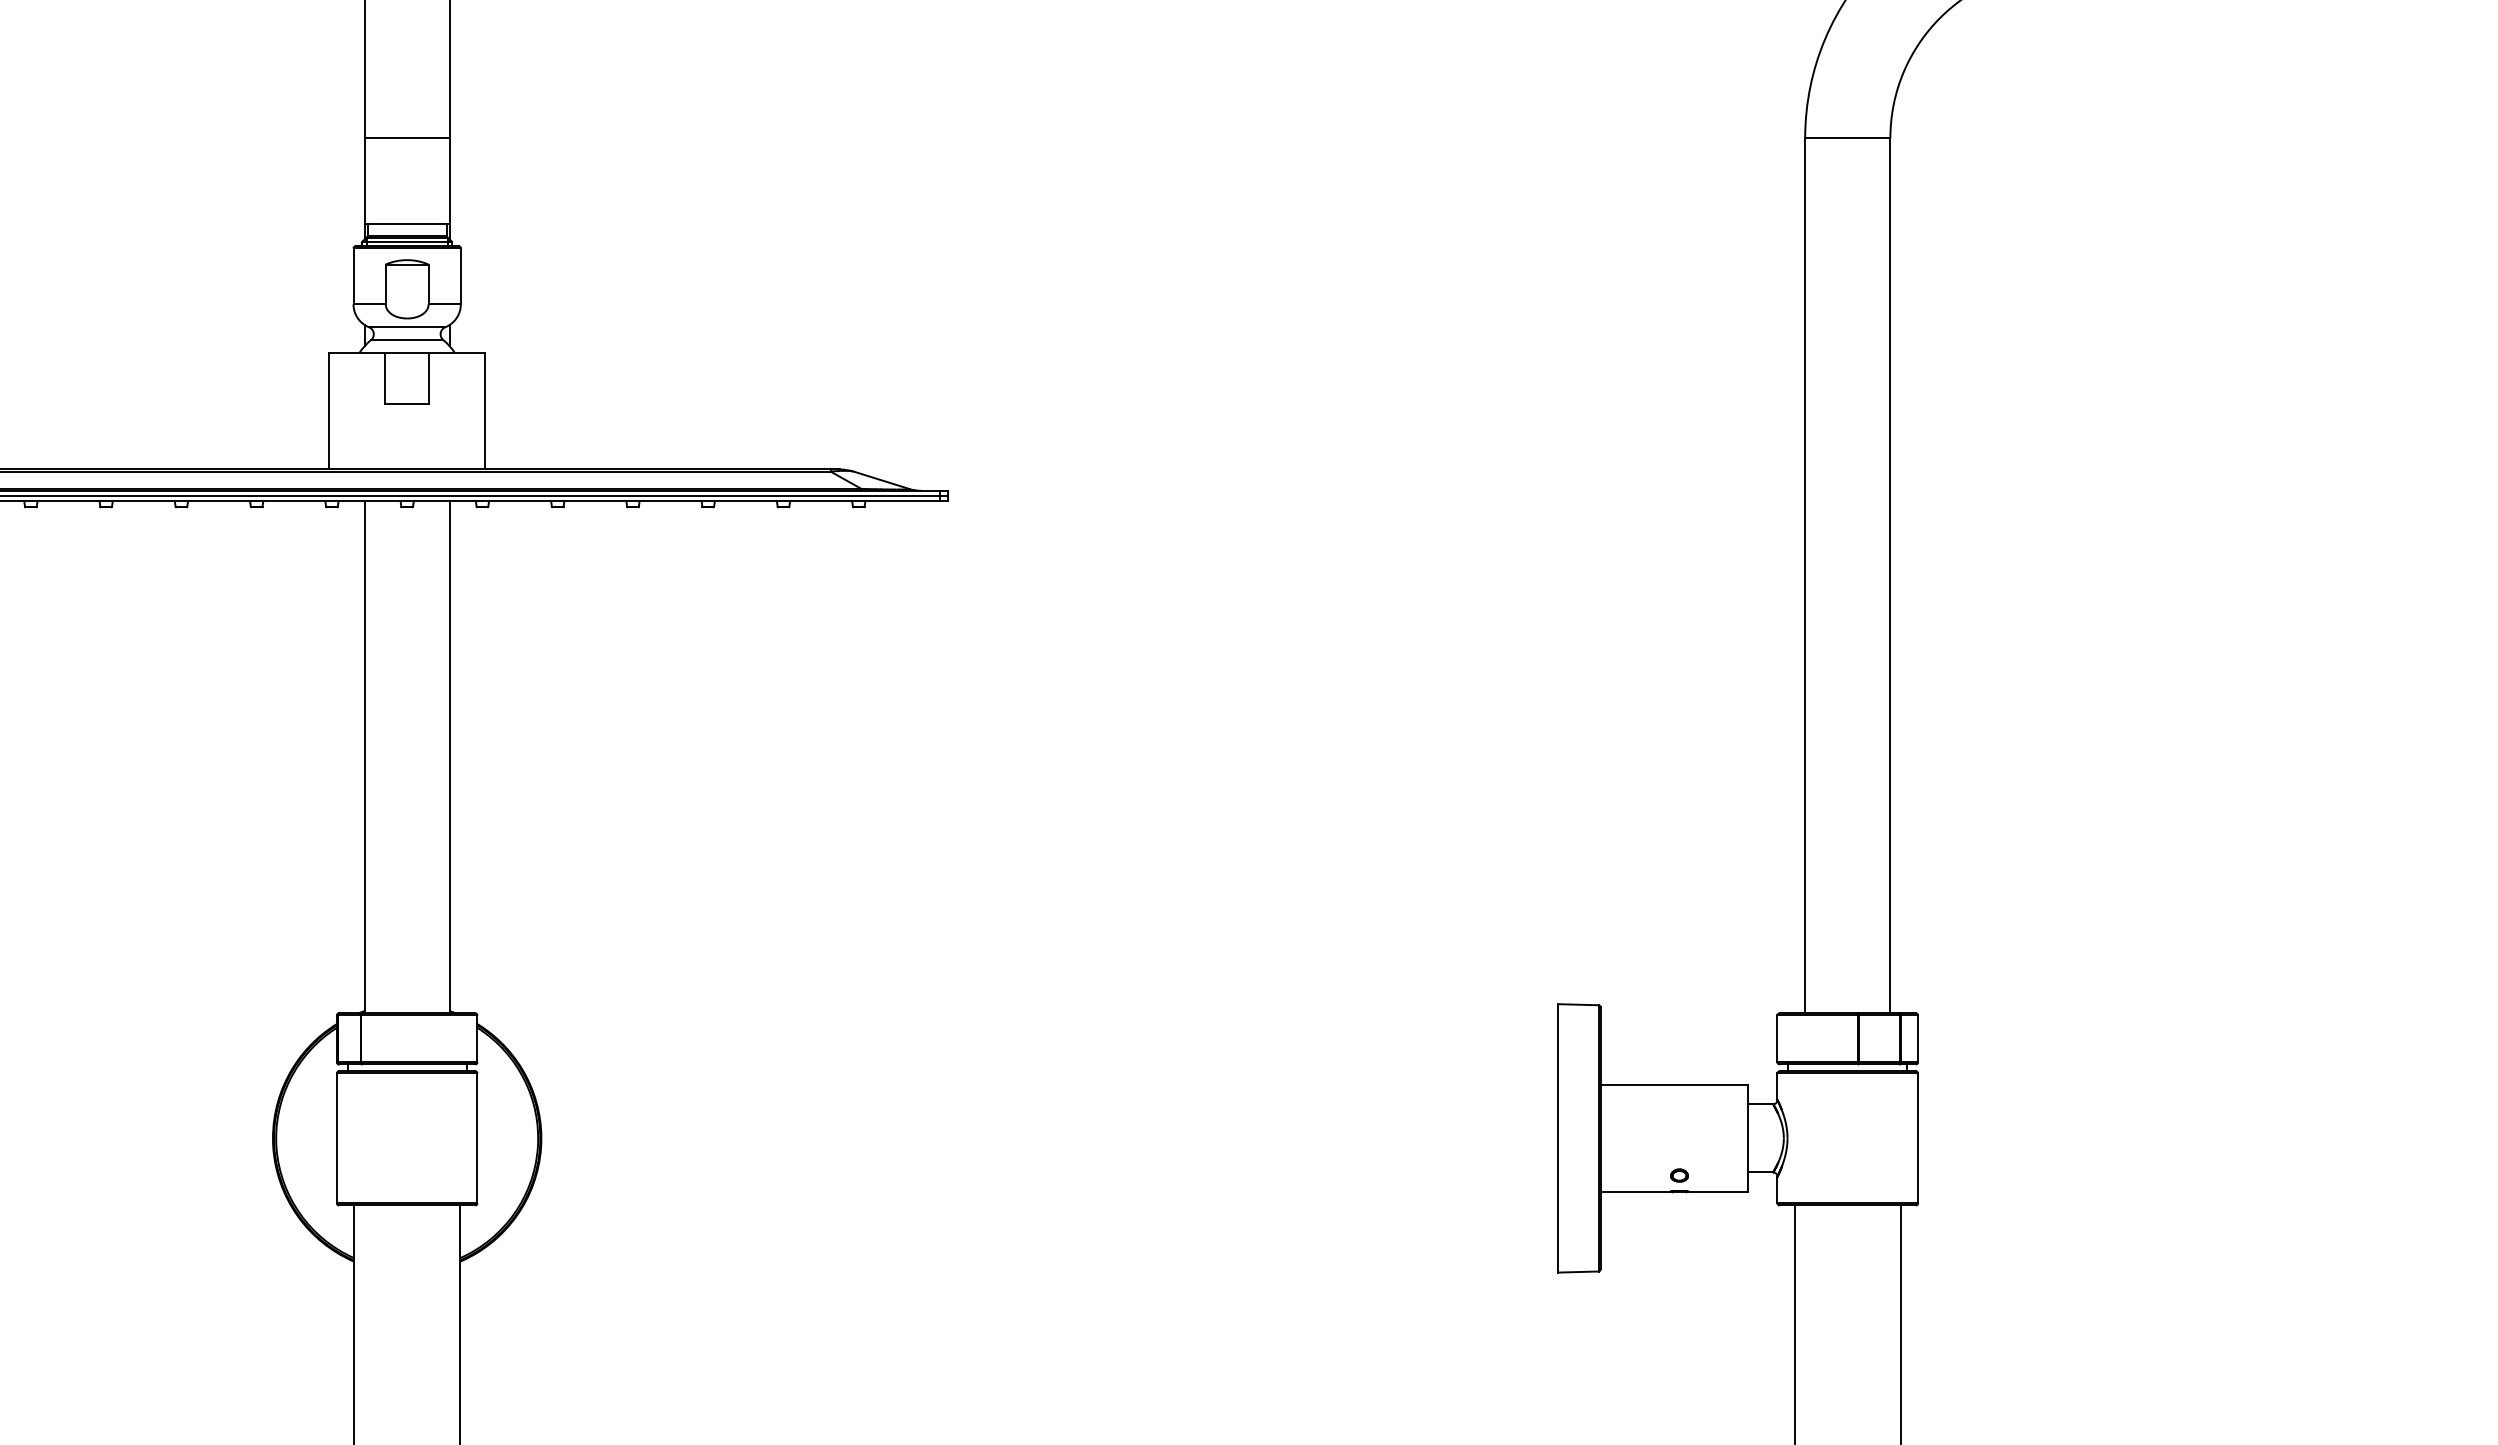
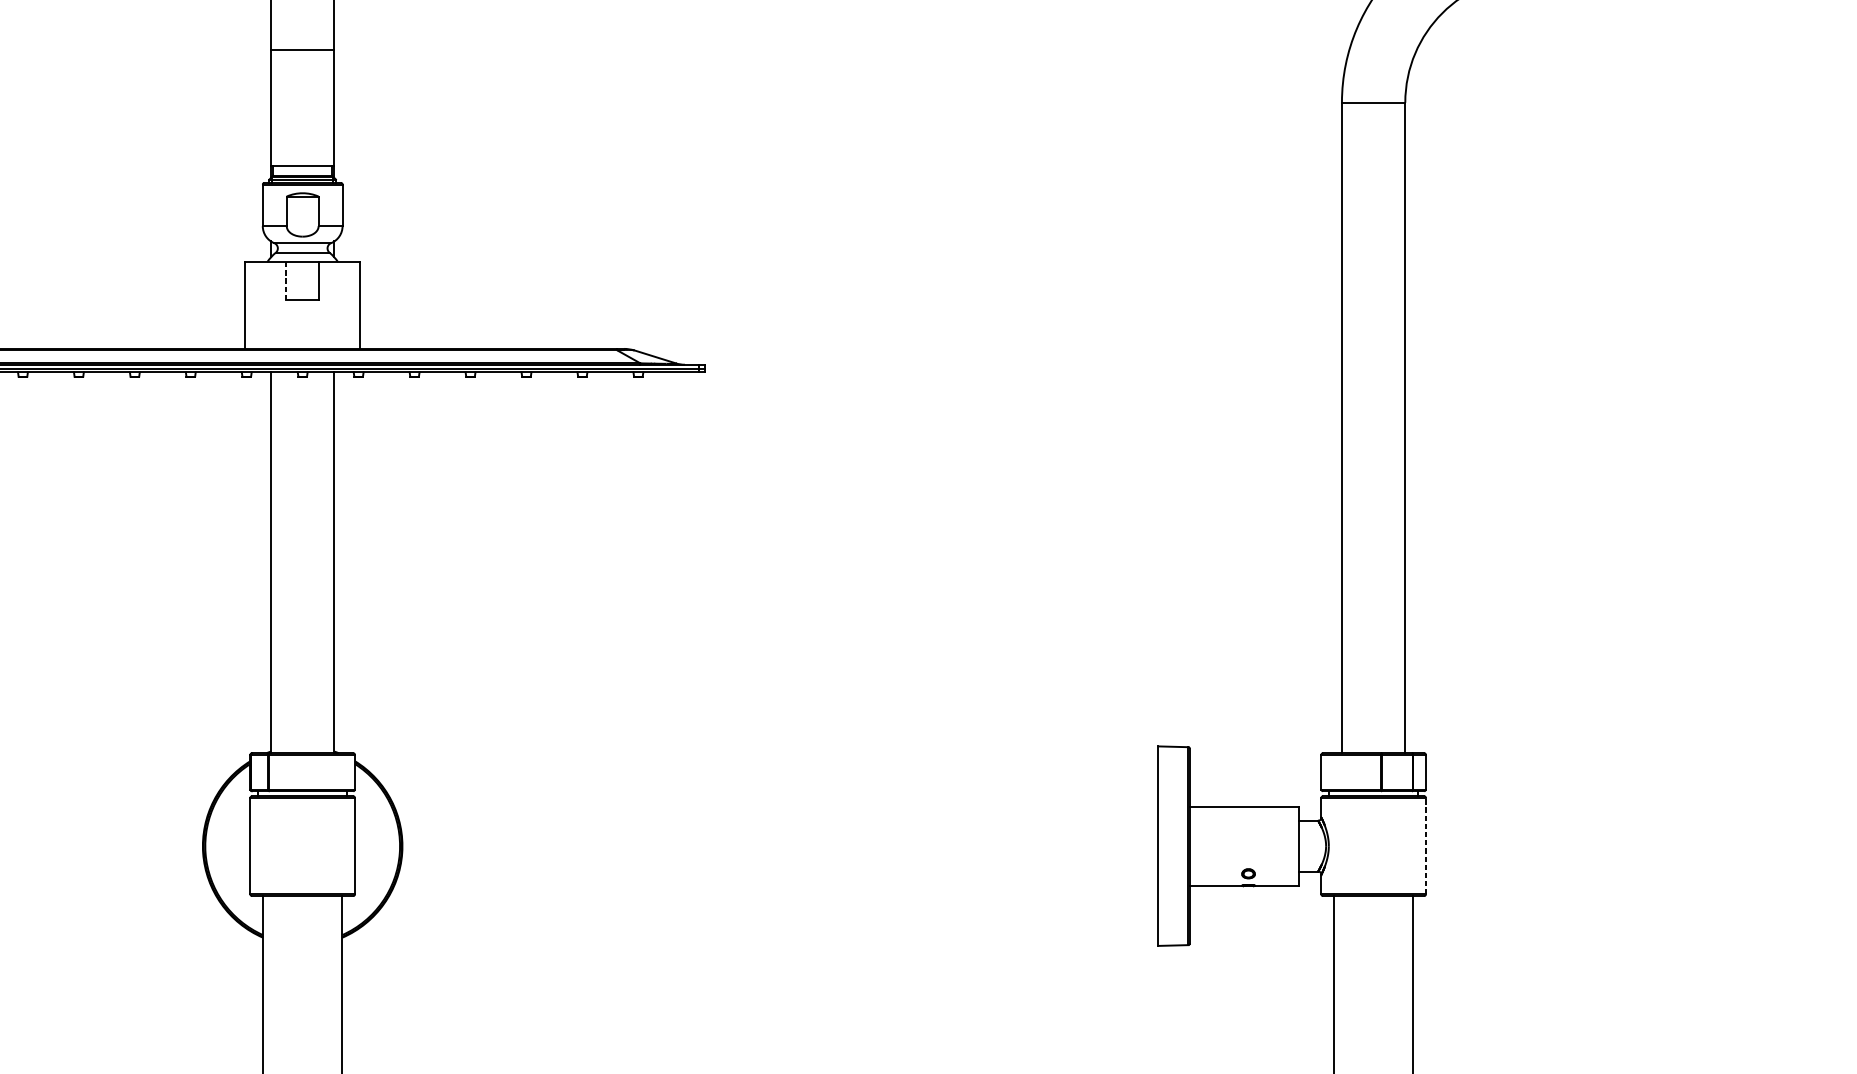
line: (406, 138) -> (302, 50), moved
line: (385, 378) -> (286, 281), solid -> dashed
line: (1918, 1138) -> (1426, 846), solid -> dashed

